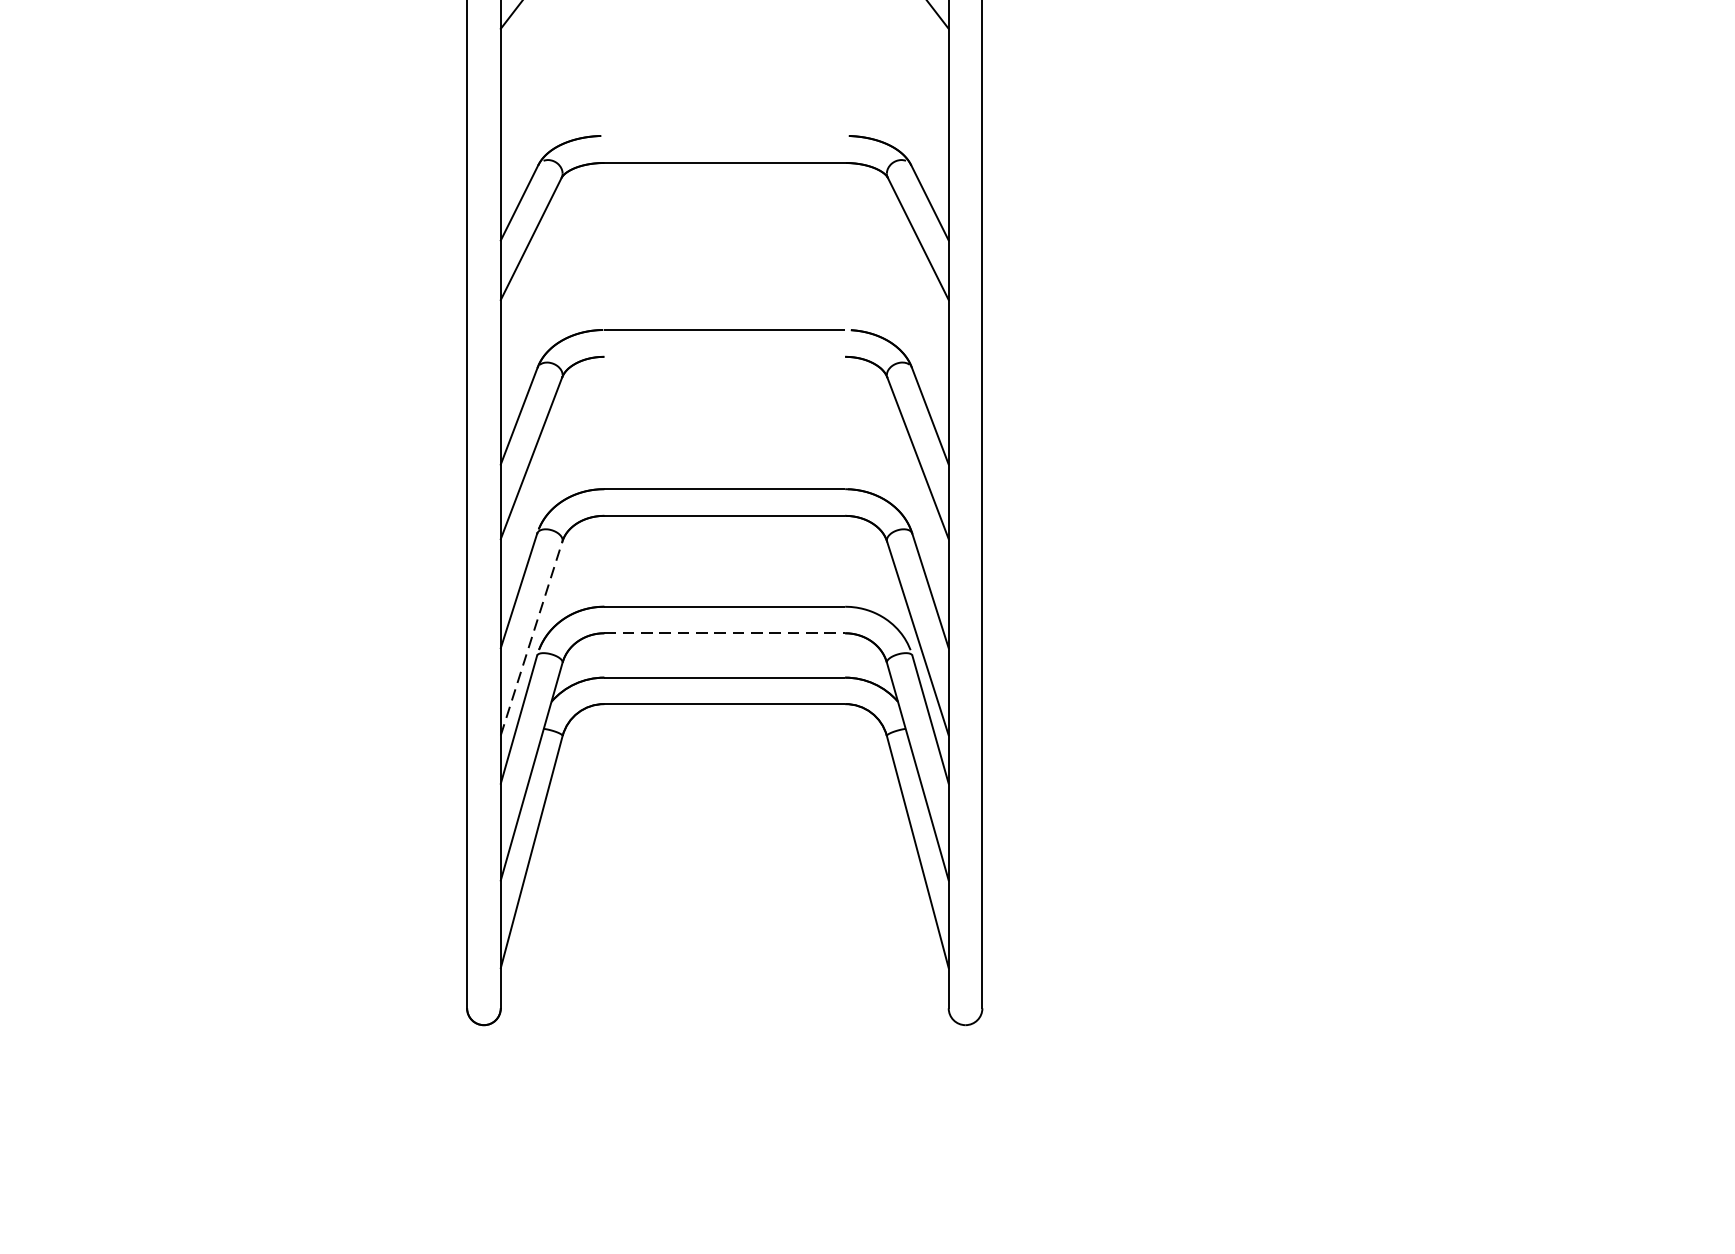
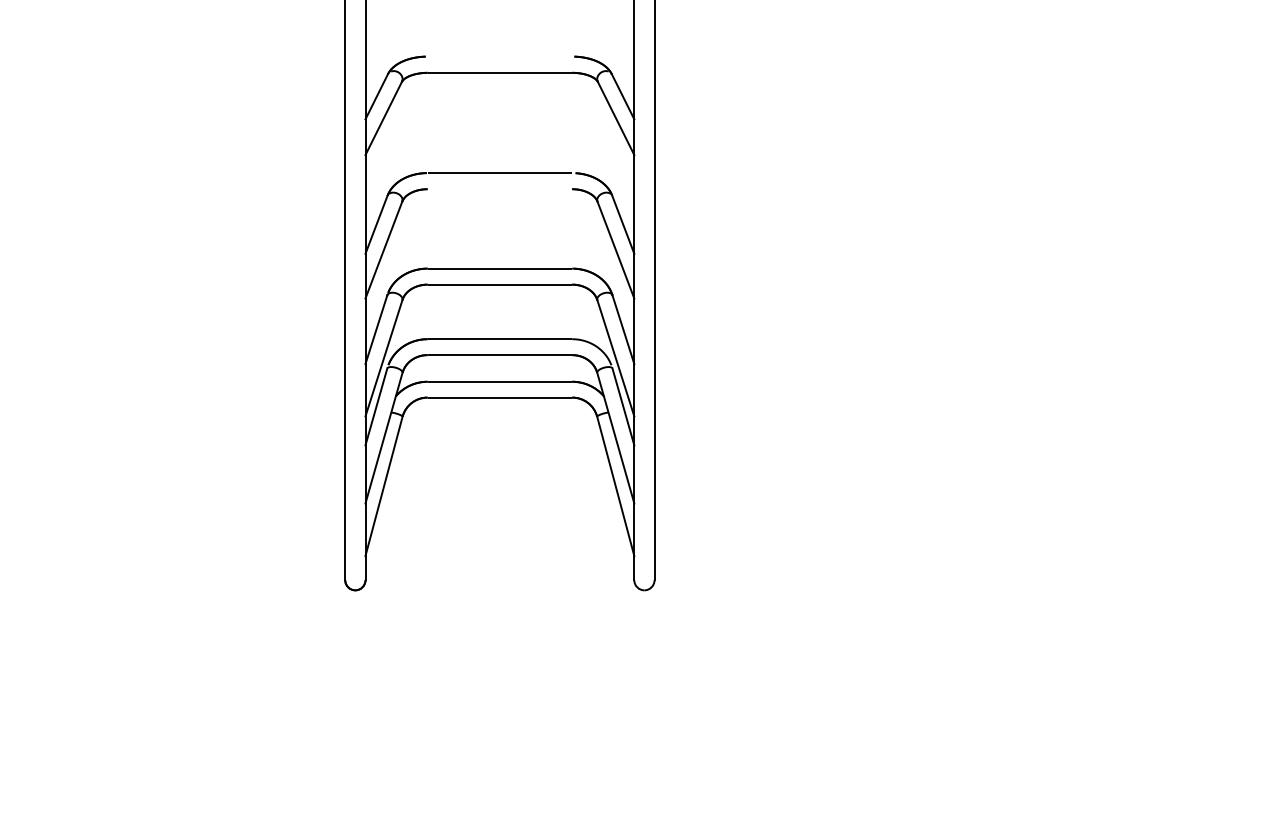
line: (724, 633) -> (499, 355), dashed -> solid
line: (532, 637) -> (384, 357), dashed -> solid

